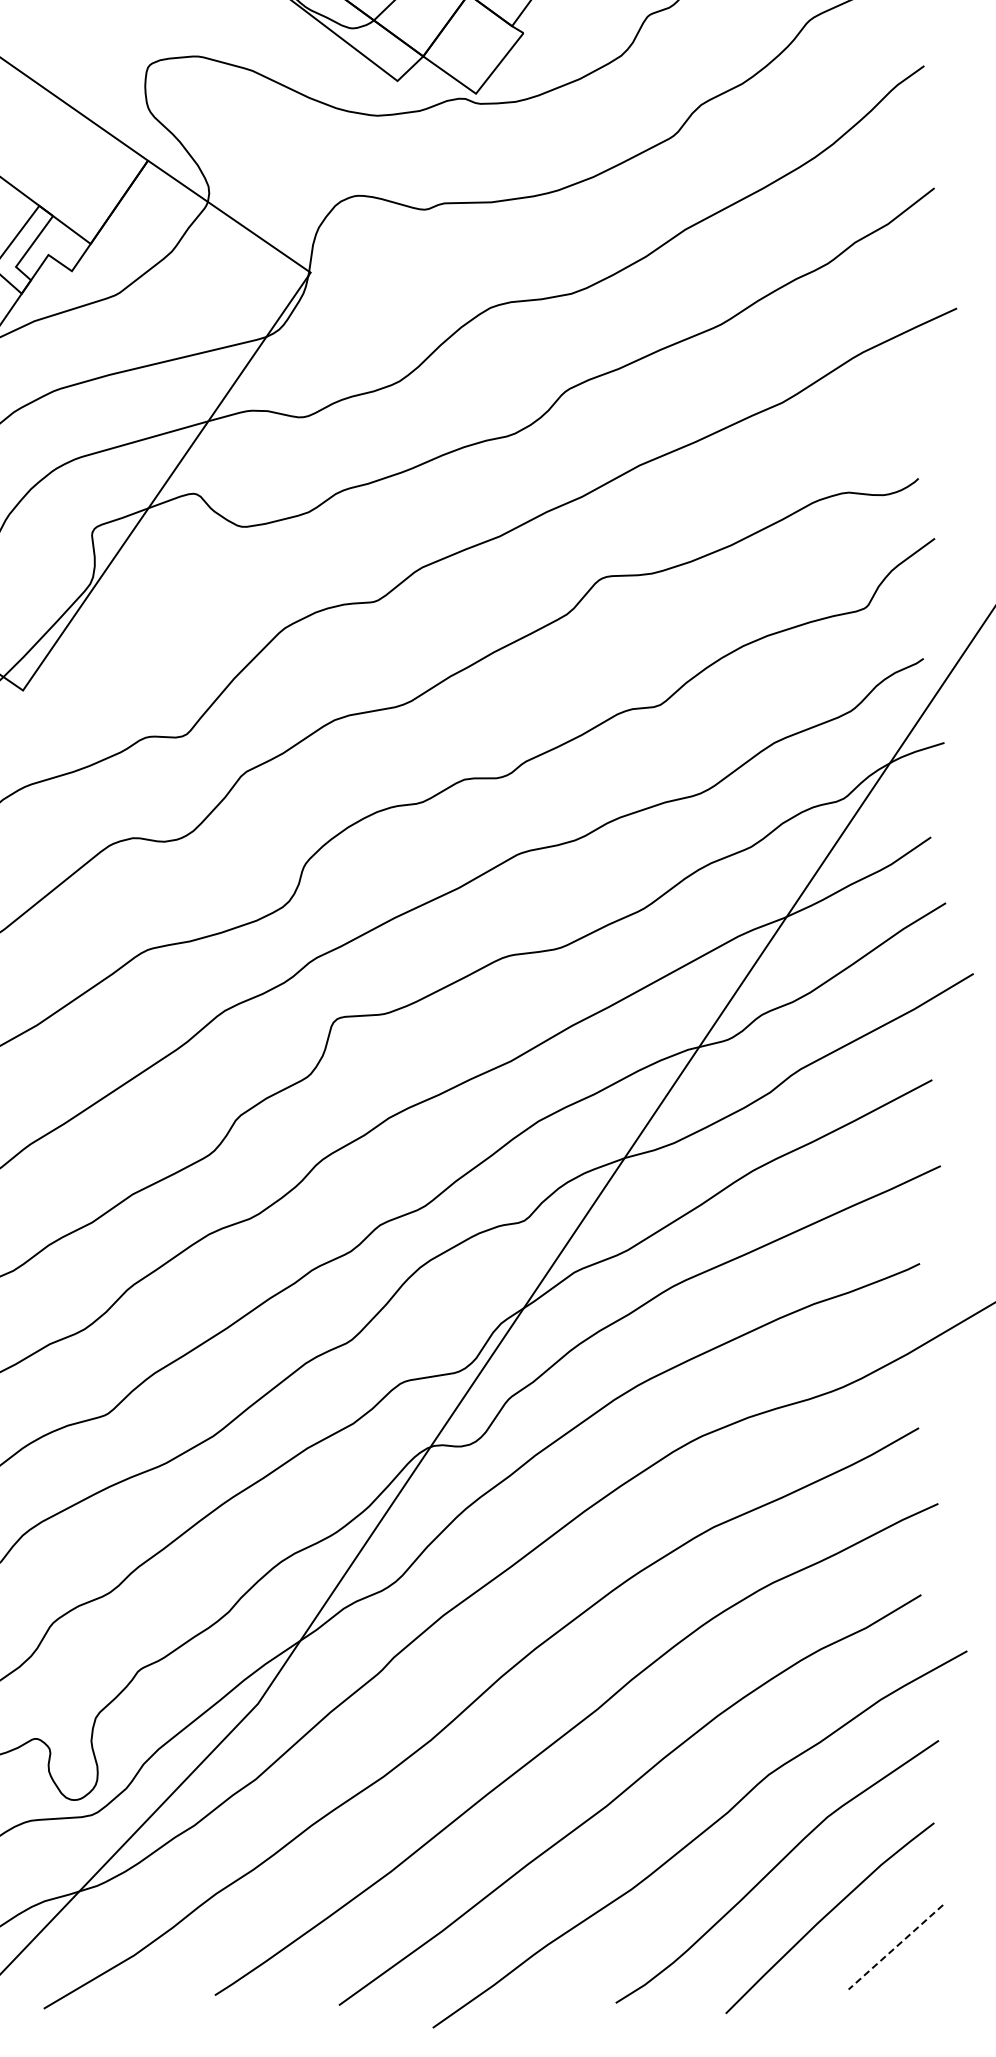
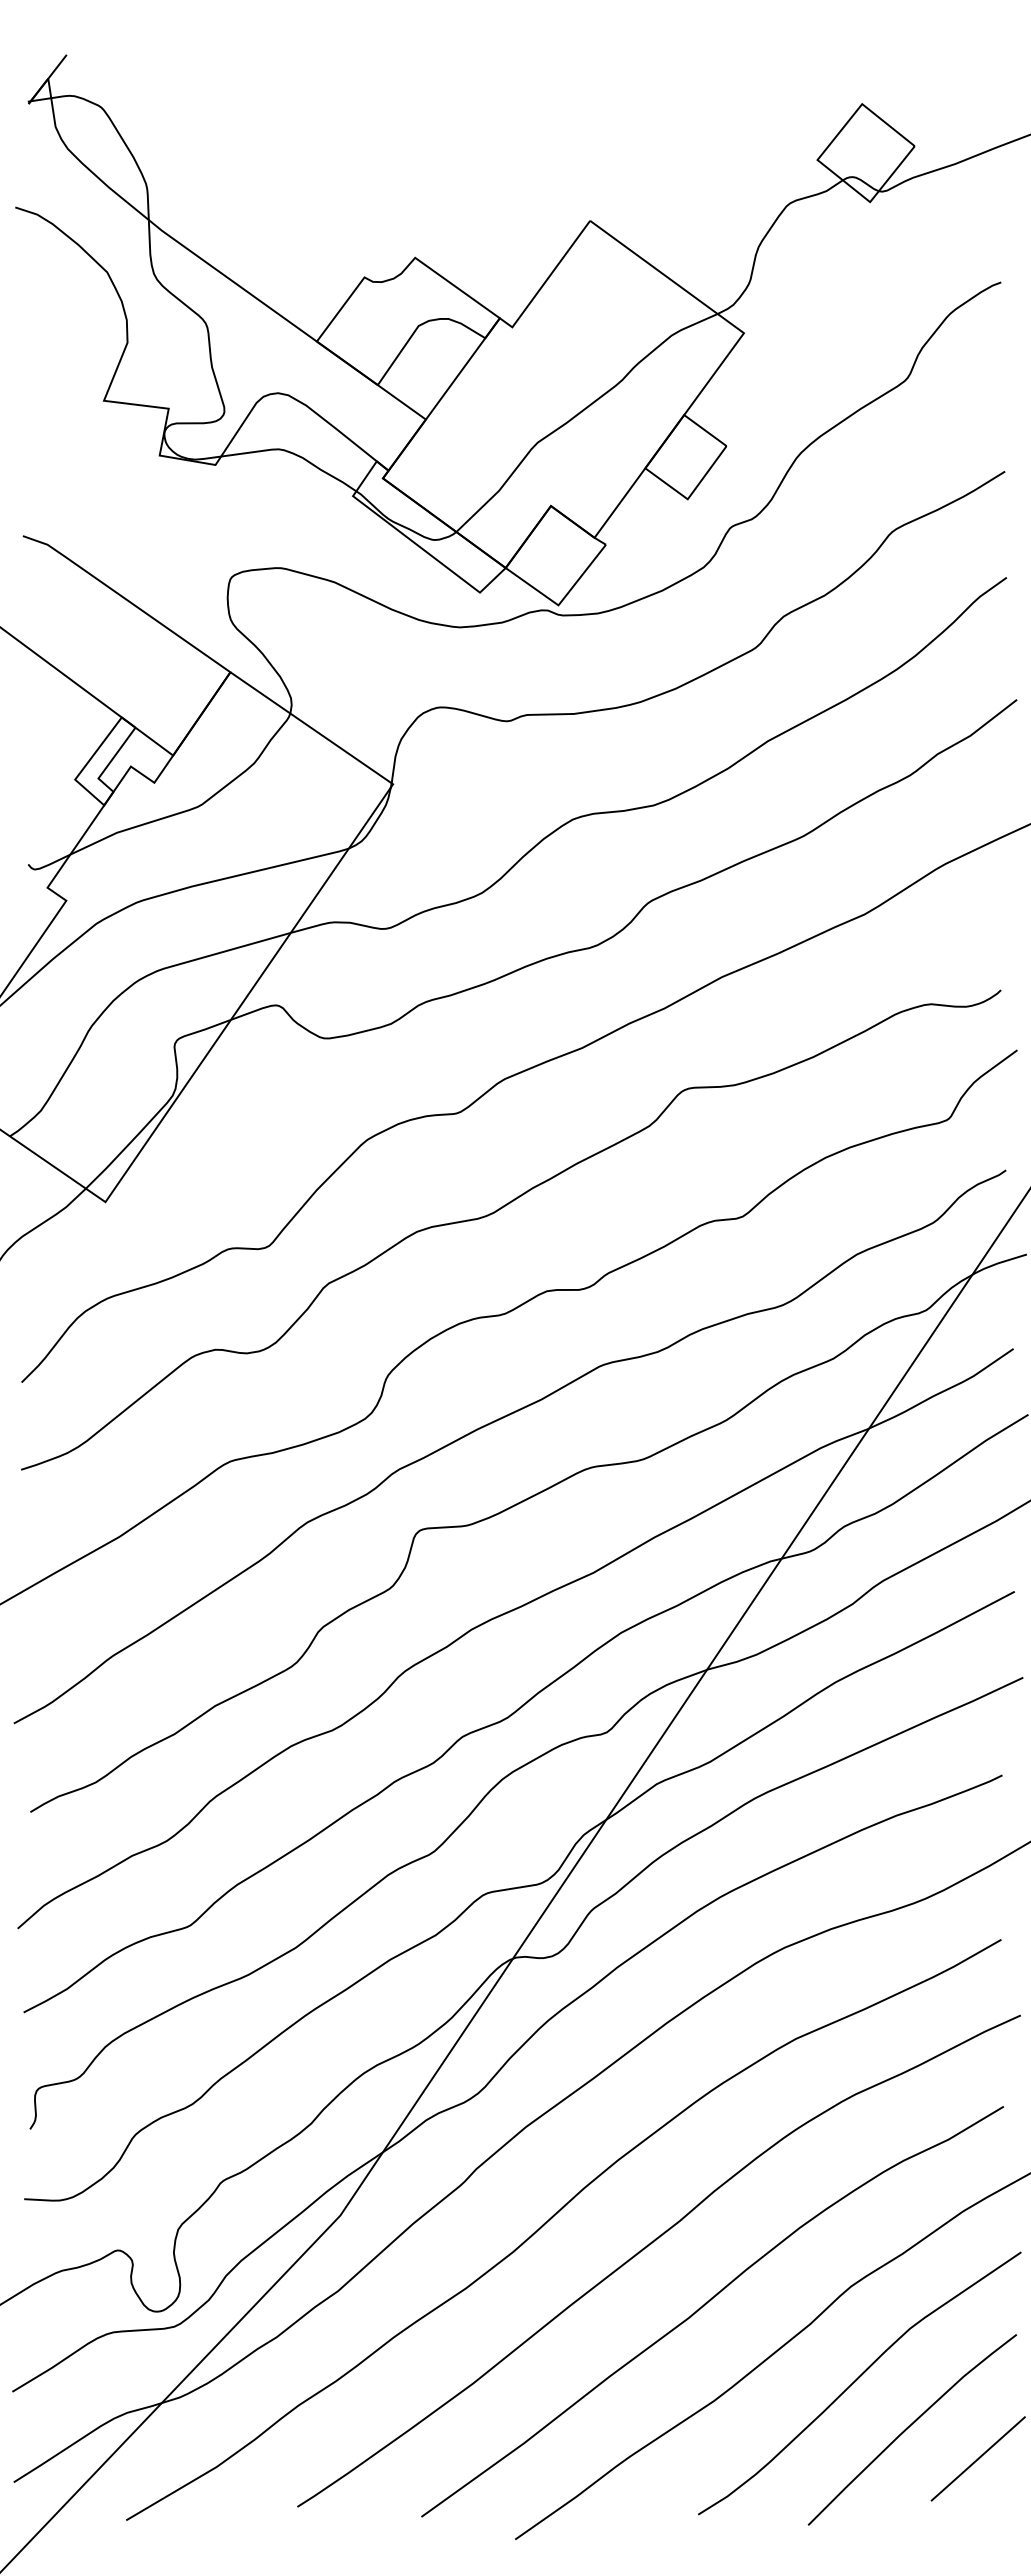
line: (895, 1947) -> (977, 2459), dashed -> solid

